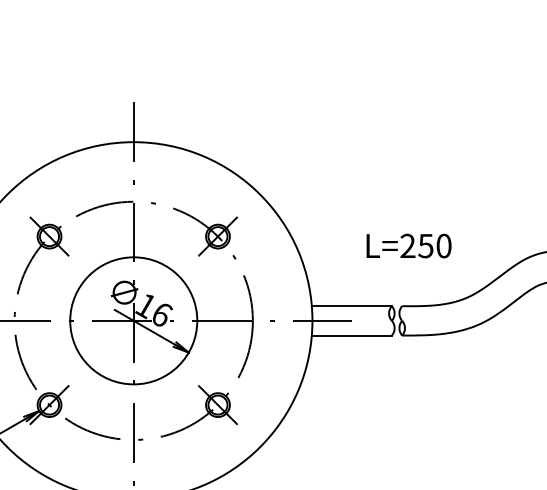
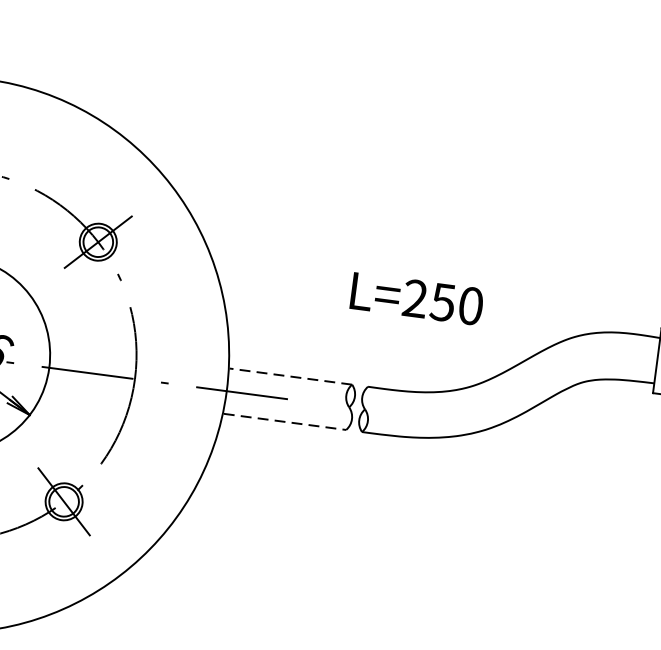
text: (408, 245) -> (416, 297), moved
line: (352, 306) -> (291, 377), solid -> dashed
line: (352, 335) -> (285, 421), solid -> dashed

